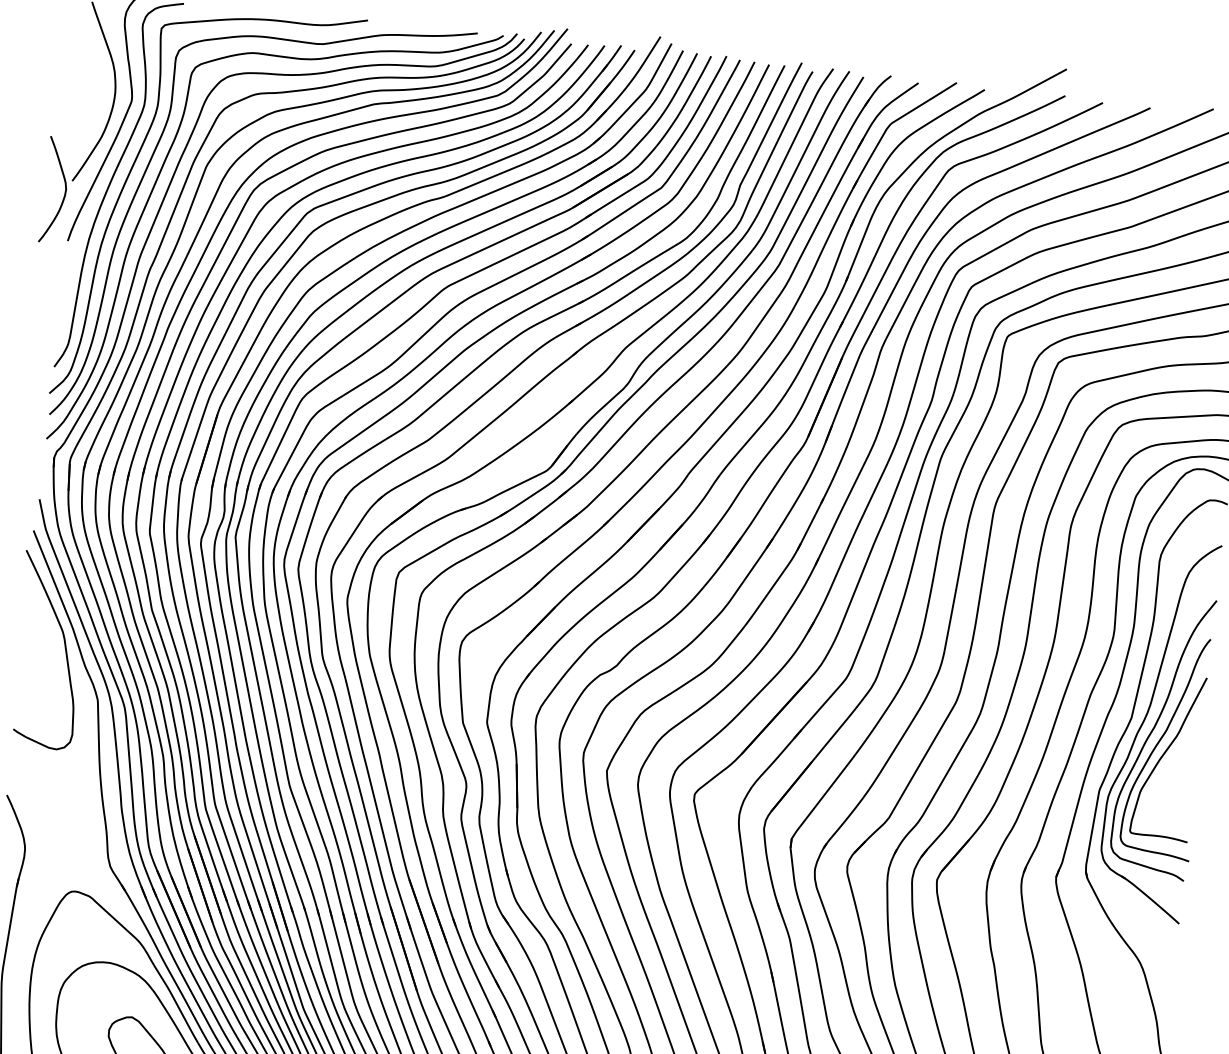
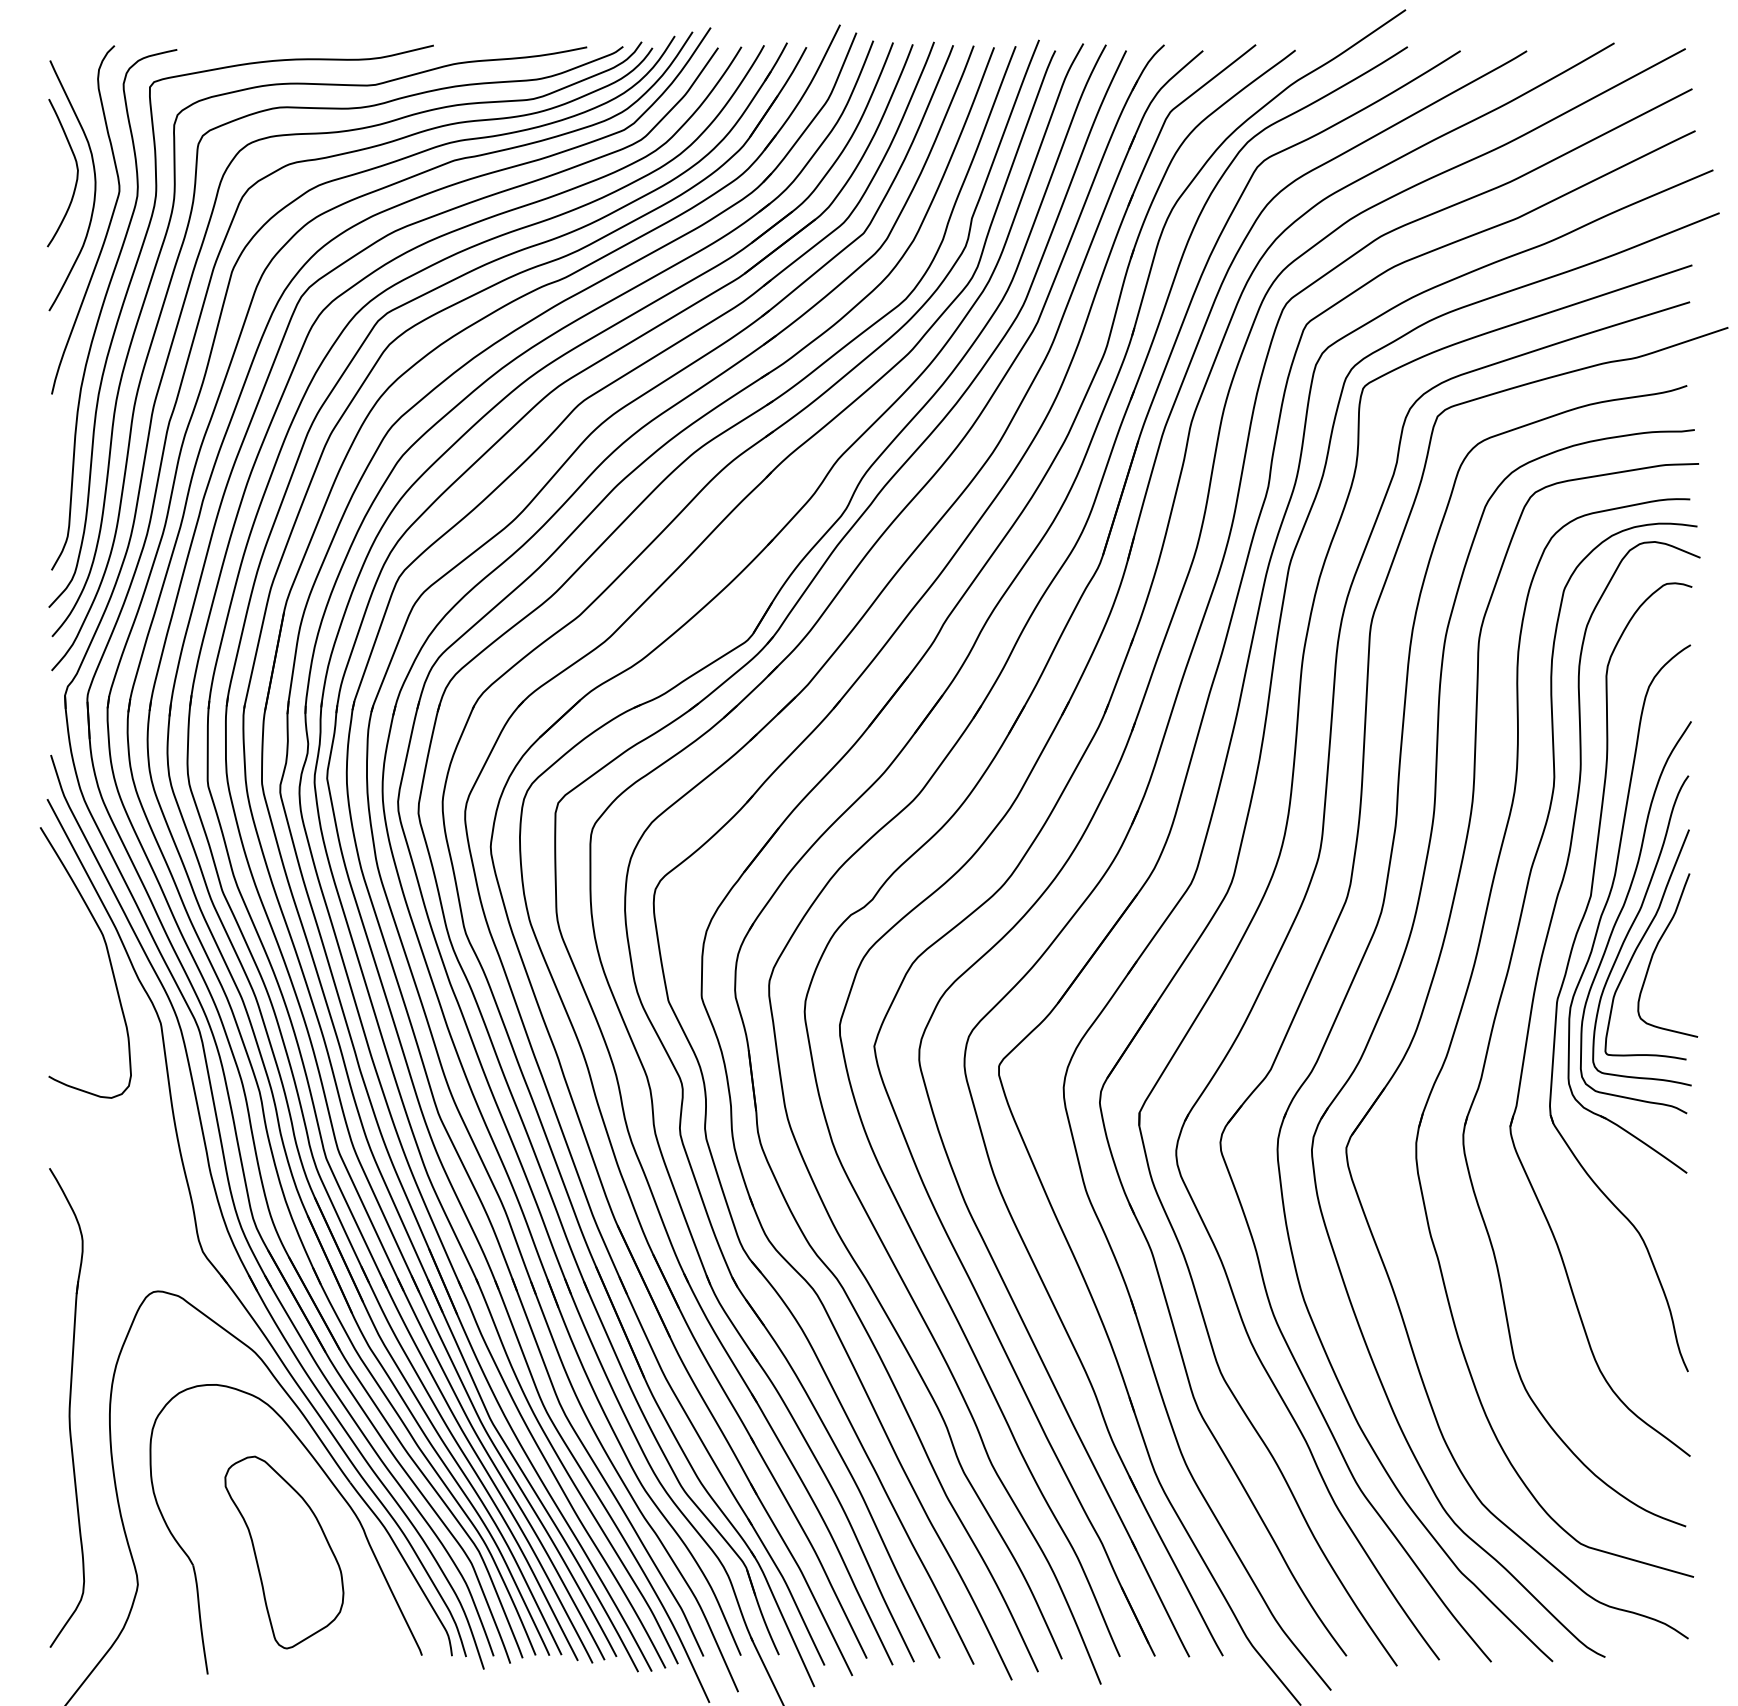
curve: (64, 190) -> (76, 172), moved
curve: (1174, 761) -> (1656, 949), added

